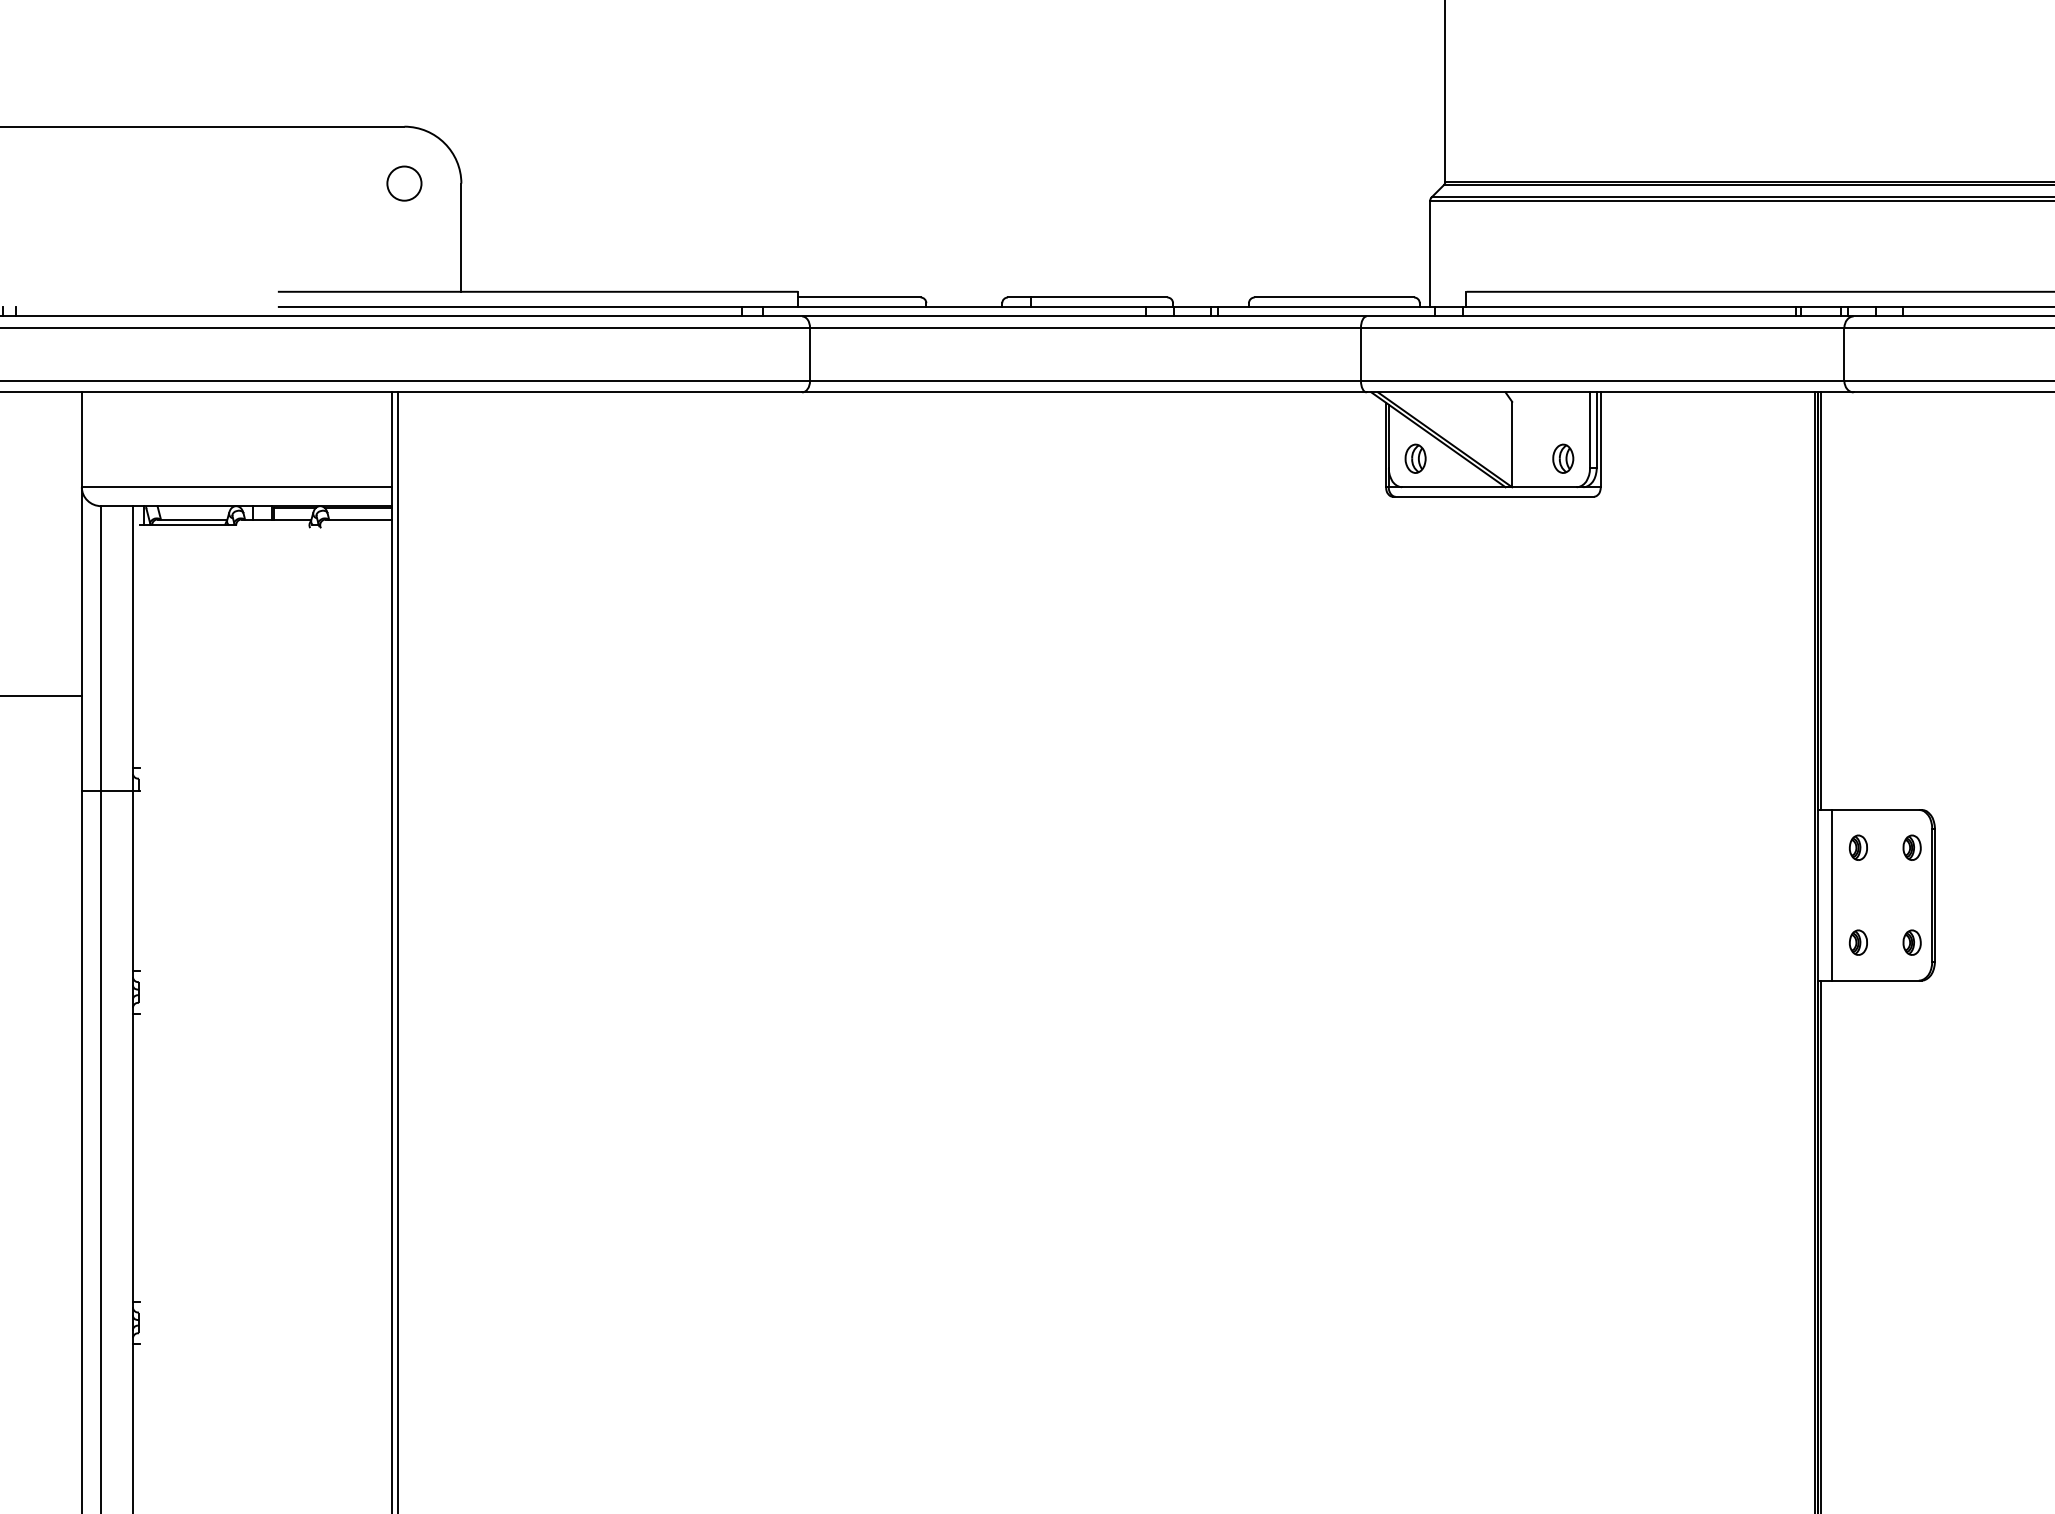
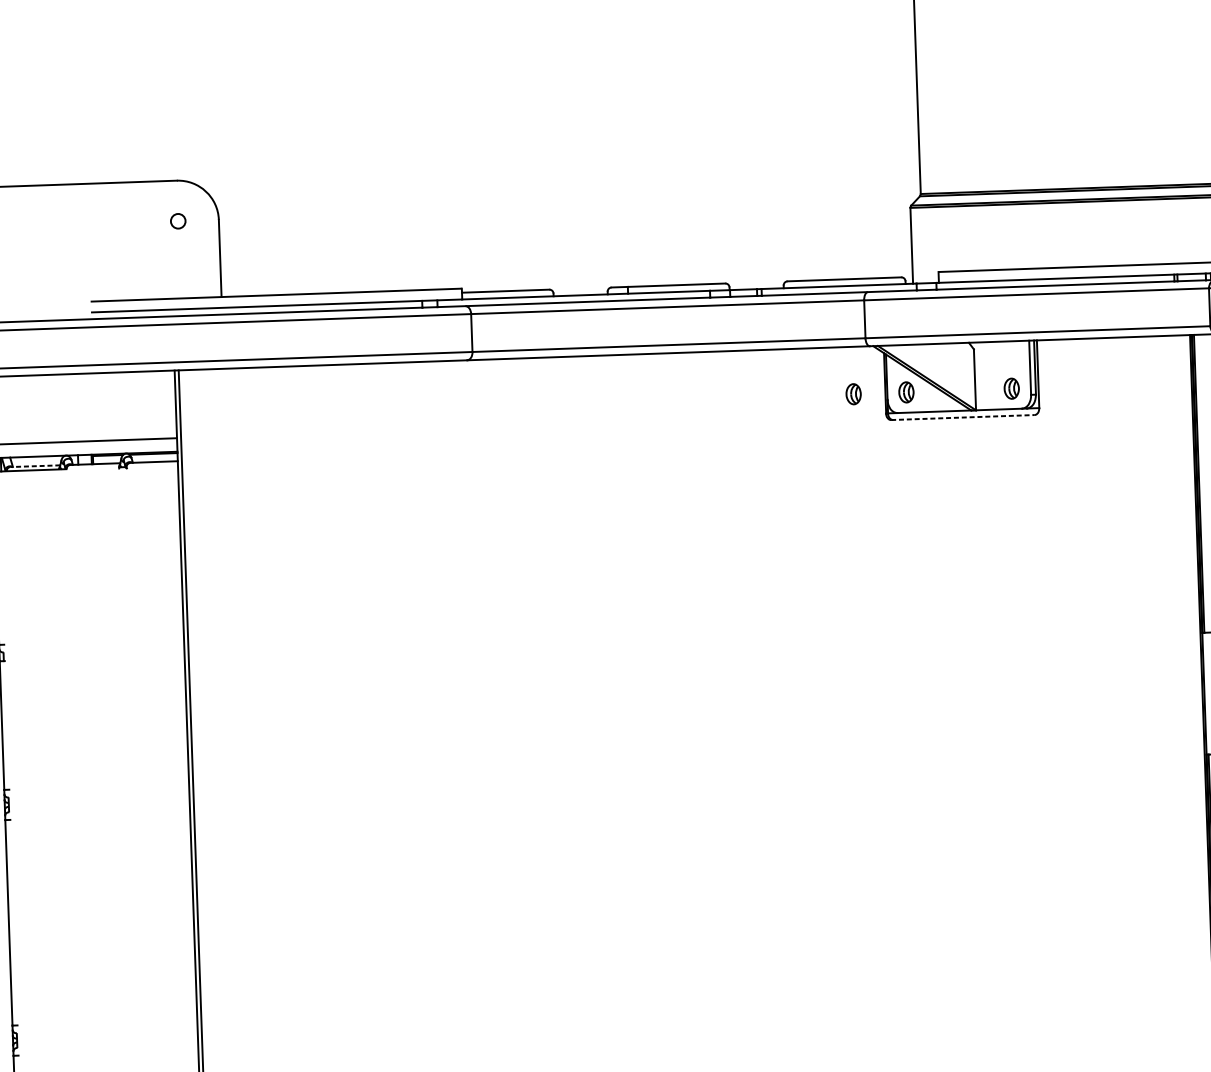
circle: (404, 183) -> (178, 221), size x0.6
part: (1341, 458) -> (853, 394), added
line: (1493, 496) -> (962, 417), solid -> dashed
line: (192, 519) -> (35, 466), solid -> dashed

